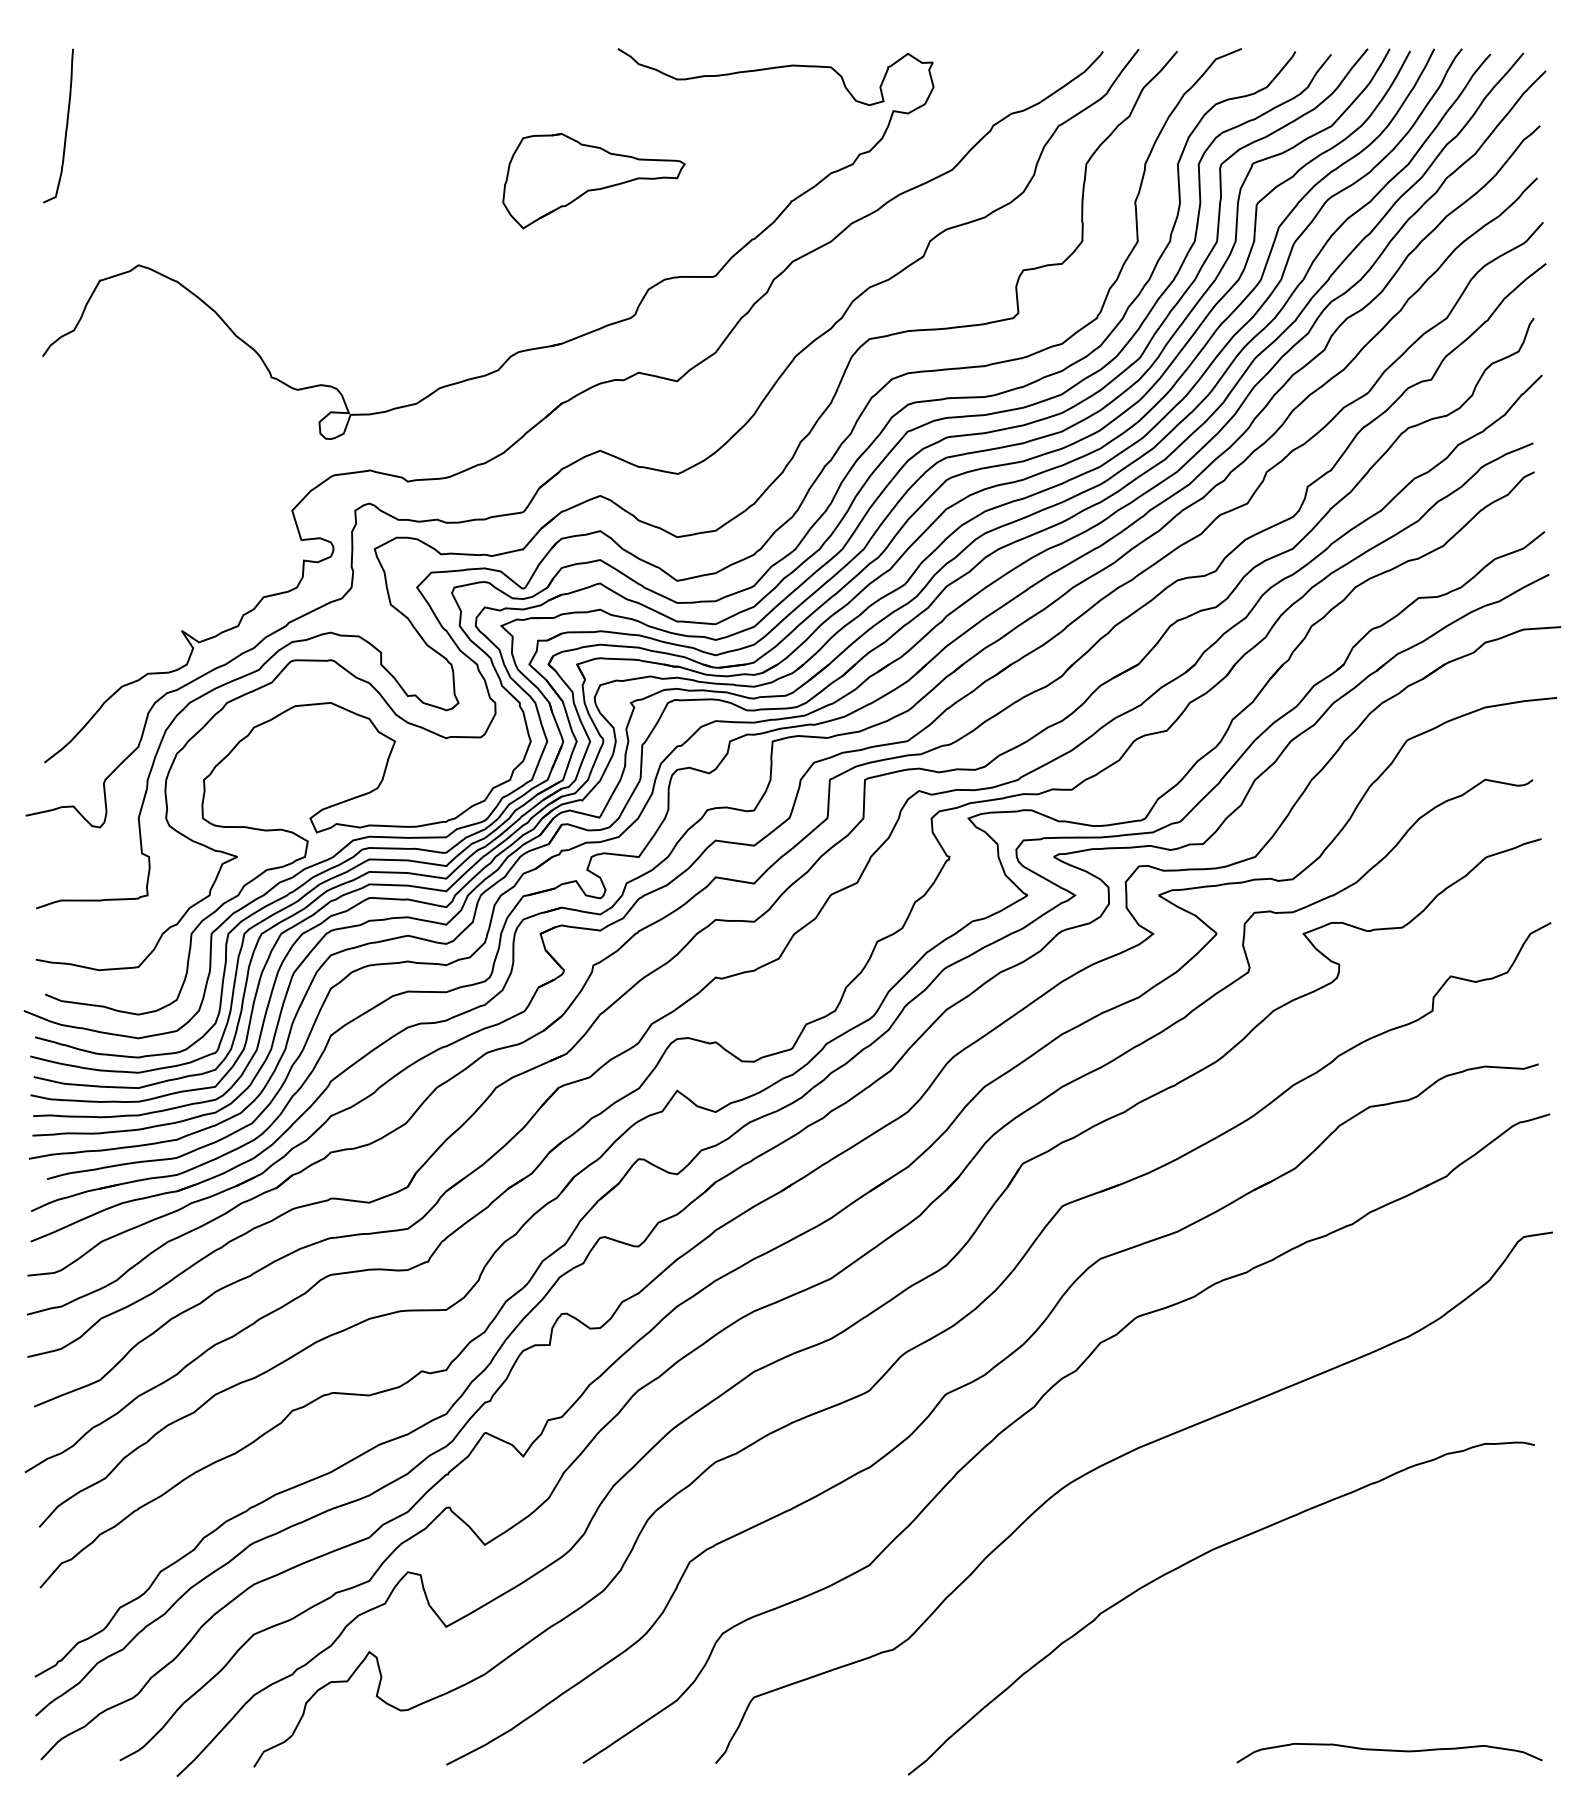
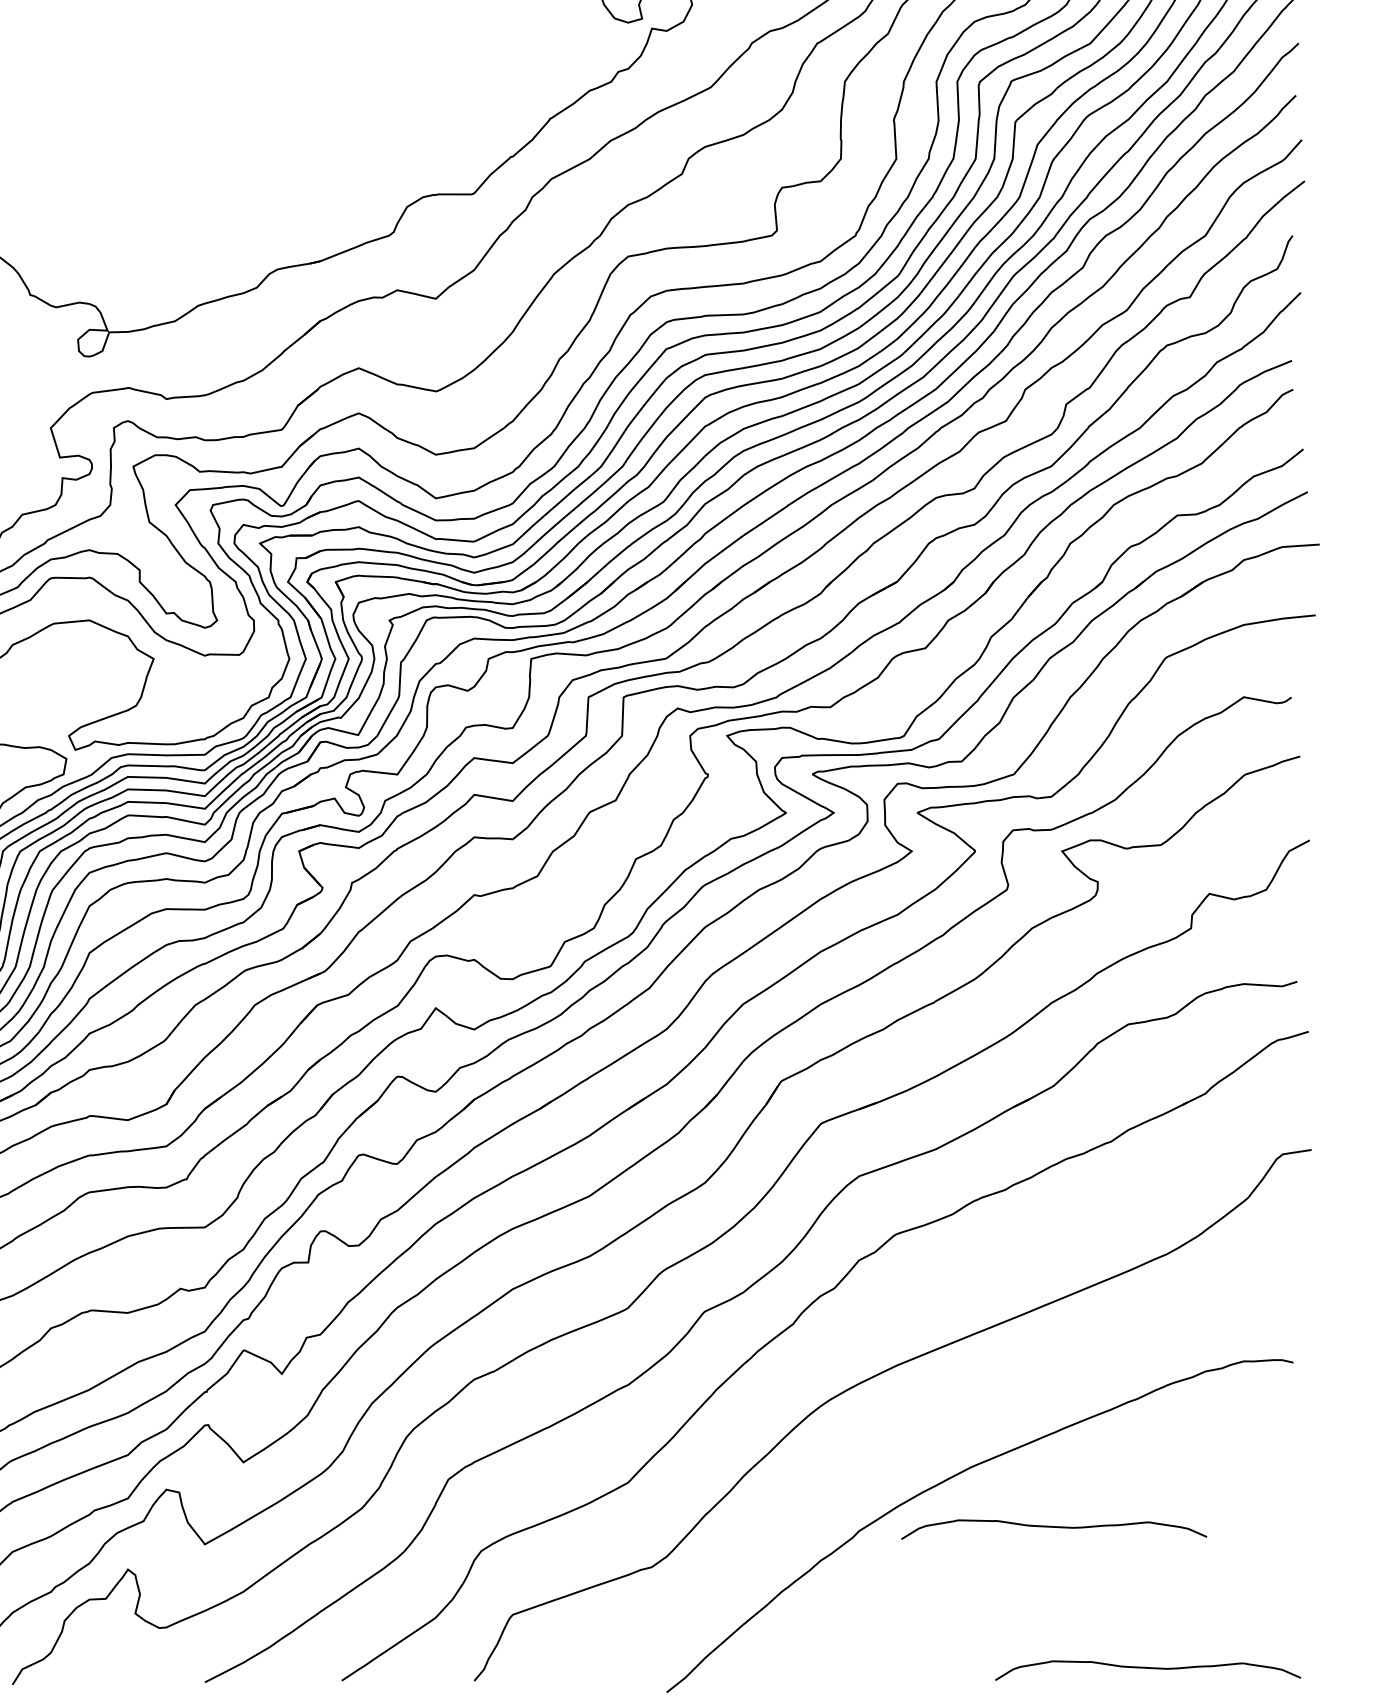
part: (593, 181) -> (352, 98), removed
curve: (1295, 1610) -> (1054, 1527), added

